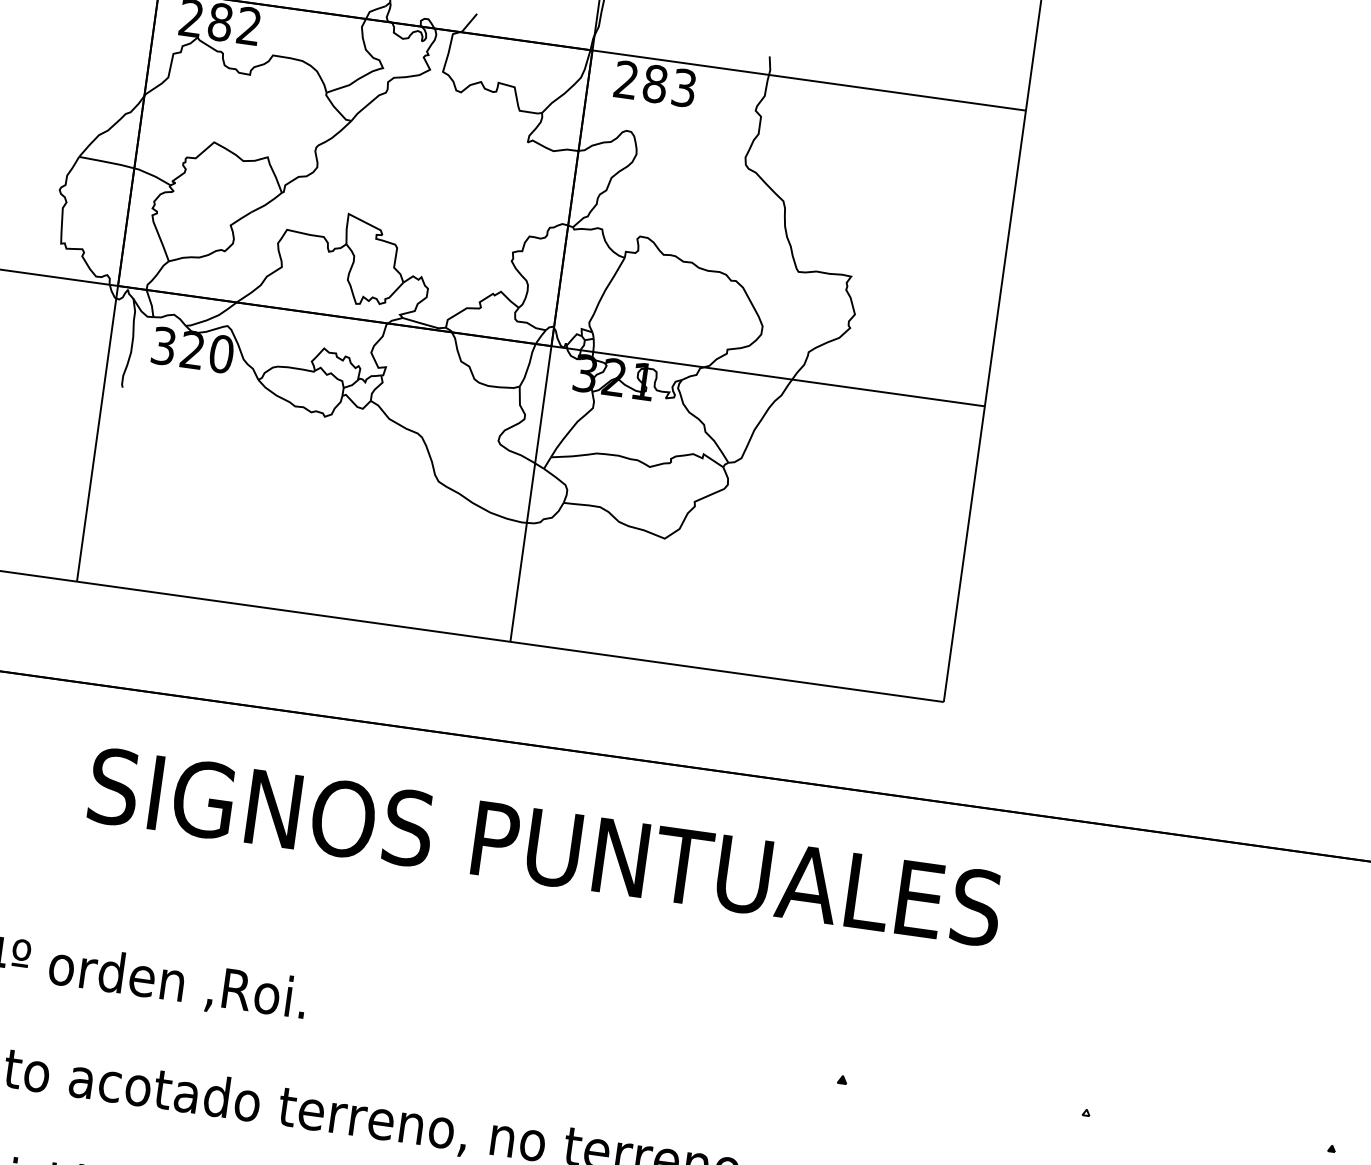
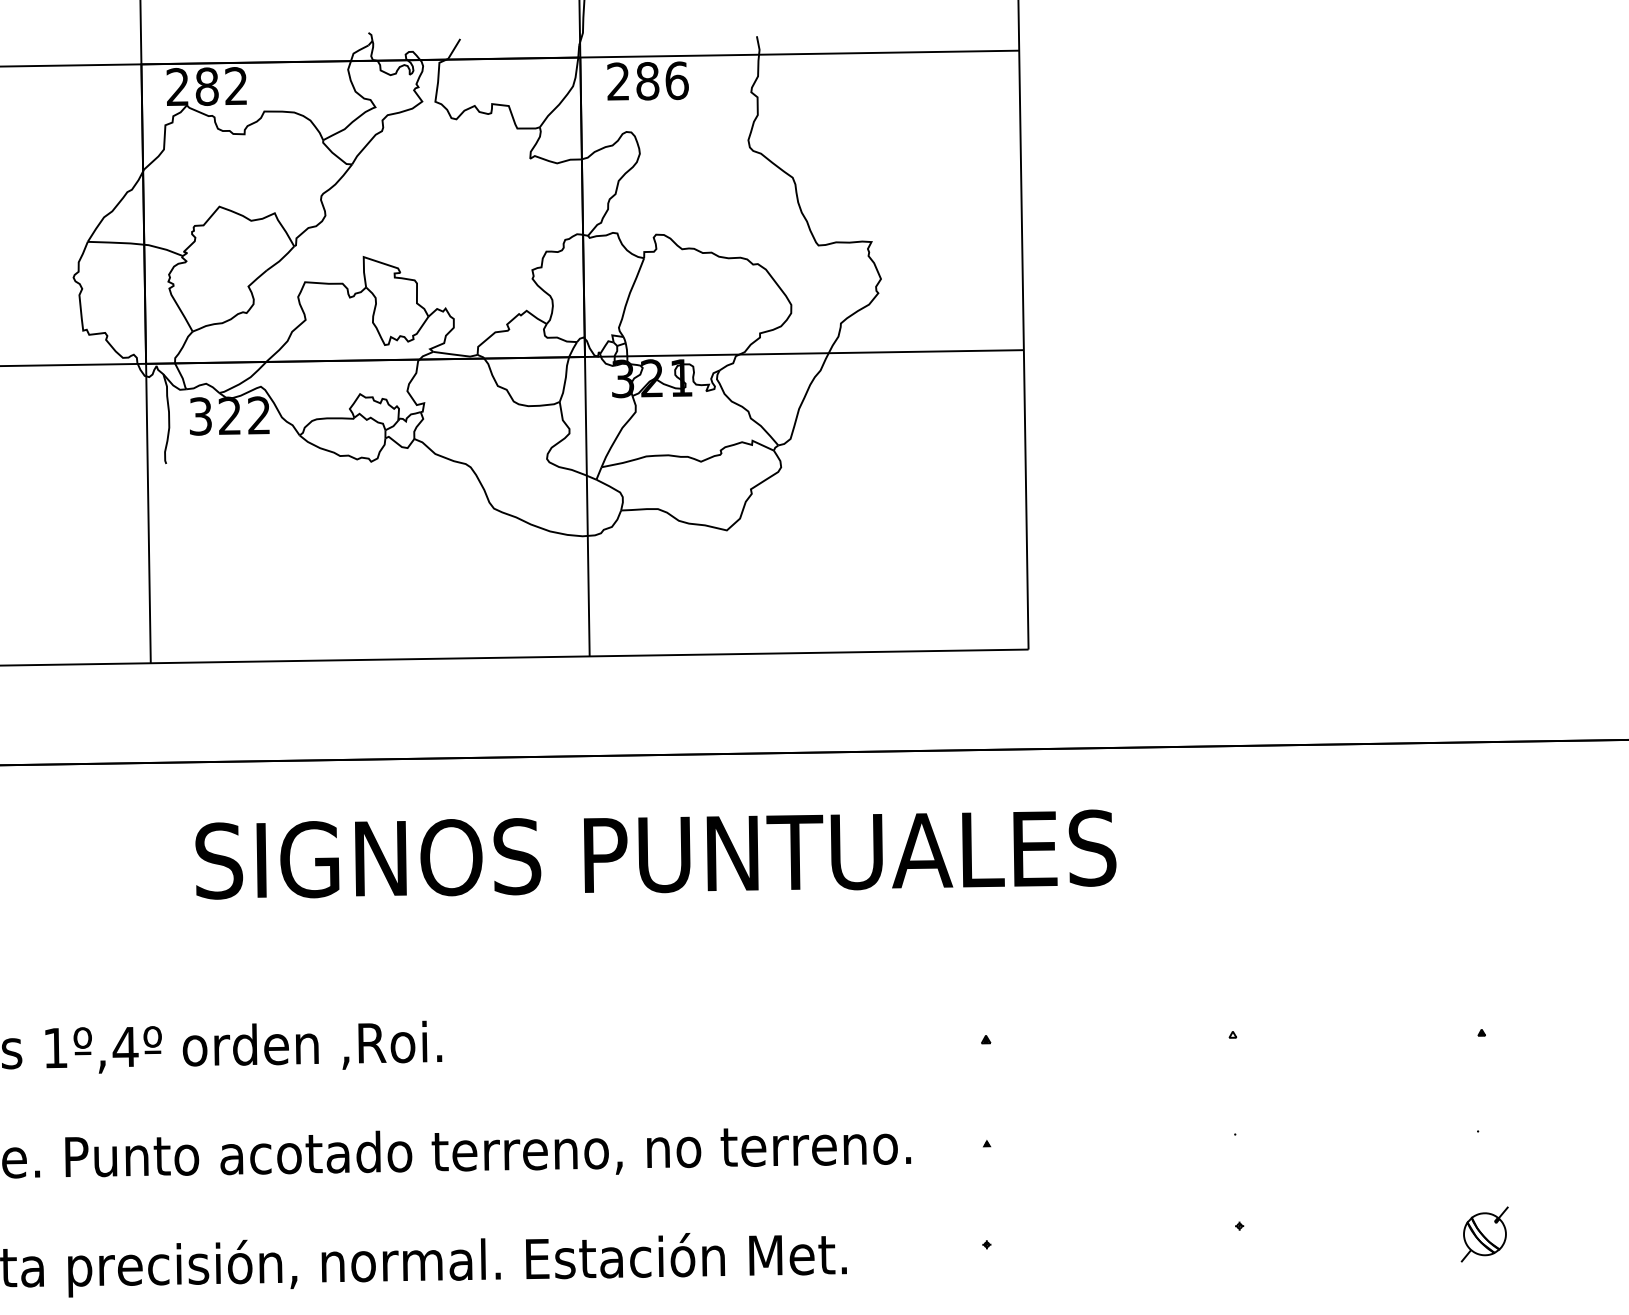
text: (683, 87) -> (676, 80), 283 -> 286
text: (220, 354) -> (258, 415), 320 -> 322

